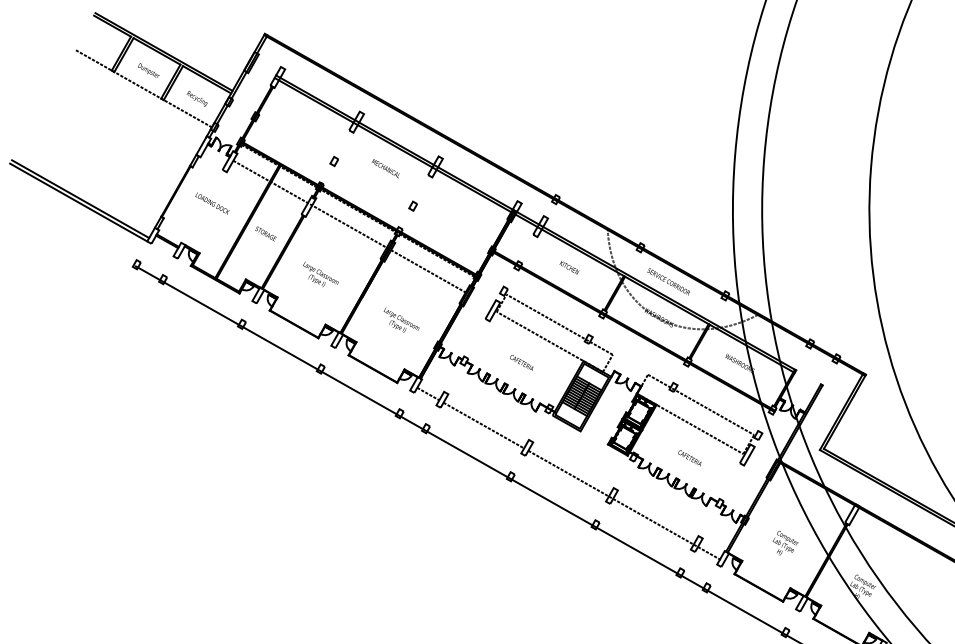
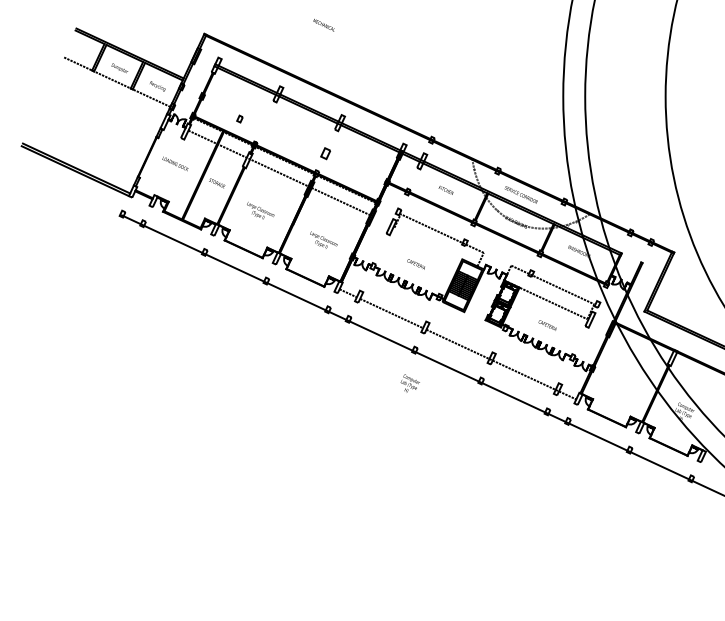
part: (333, 160) -> (239, 118), moved
text: (385, 168) -> (323, 25), moved
part: (413, 205) -> (325, 153), size x1.6
line: (549, 341) -> (435, 246), removed
text: (784, 543) -> (409, 383), moved

